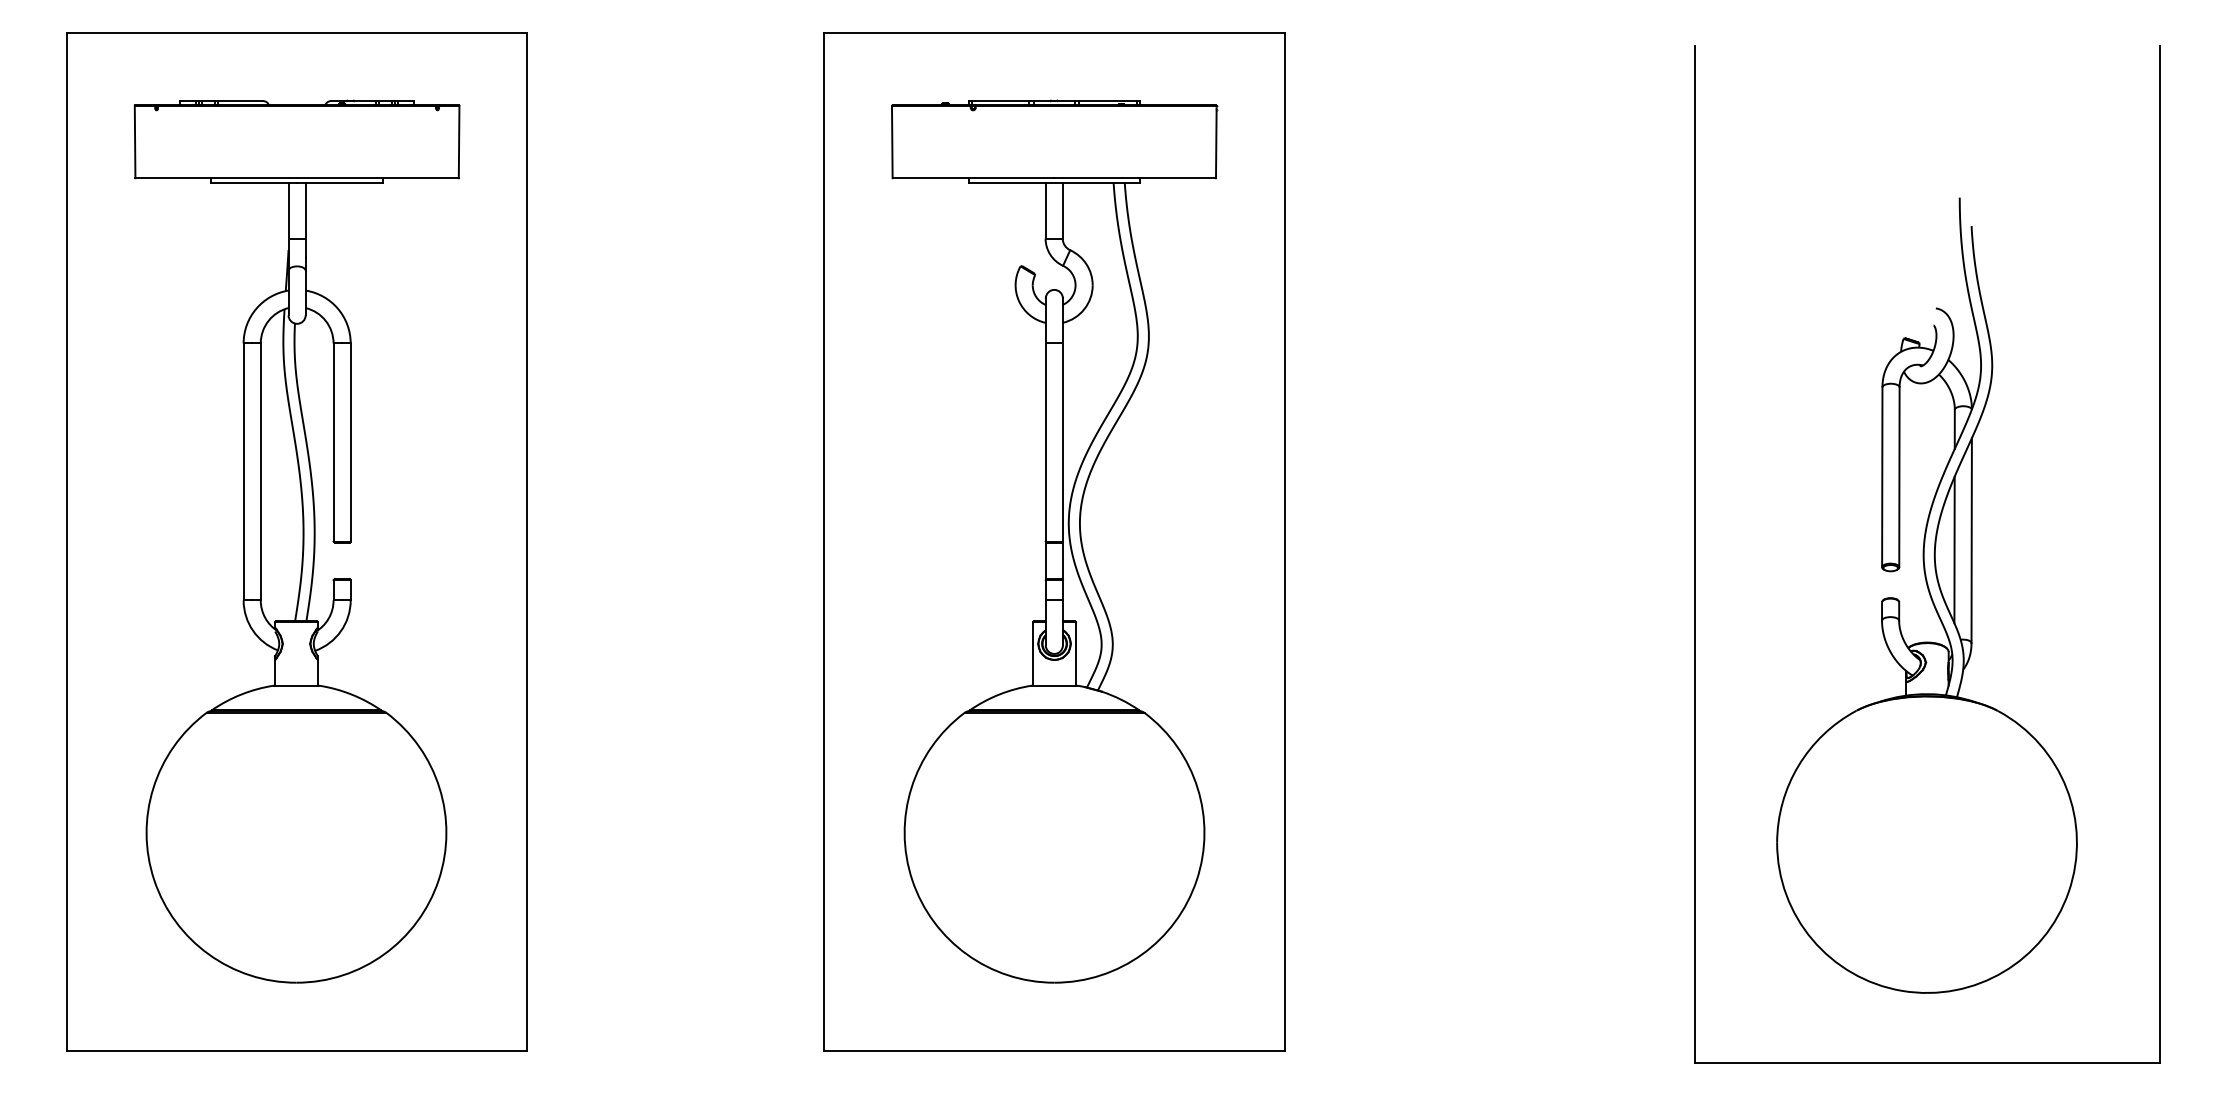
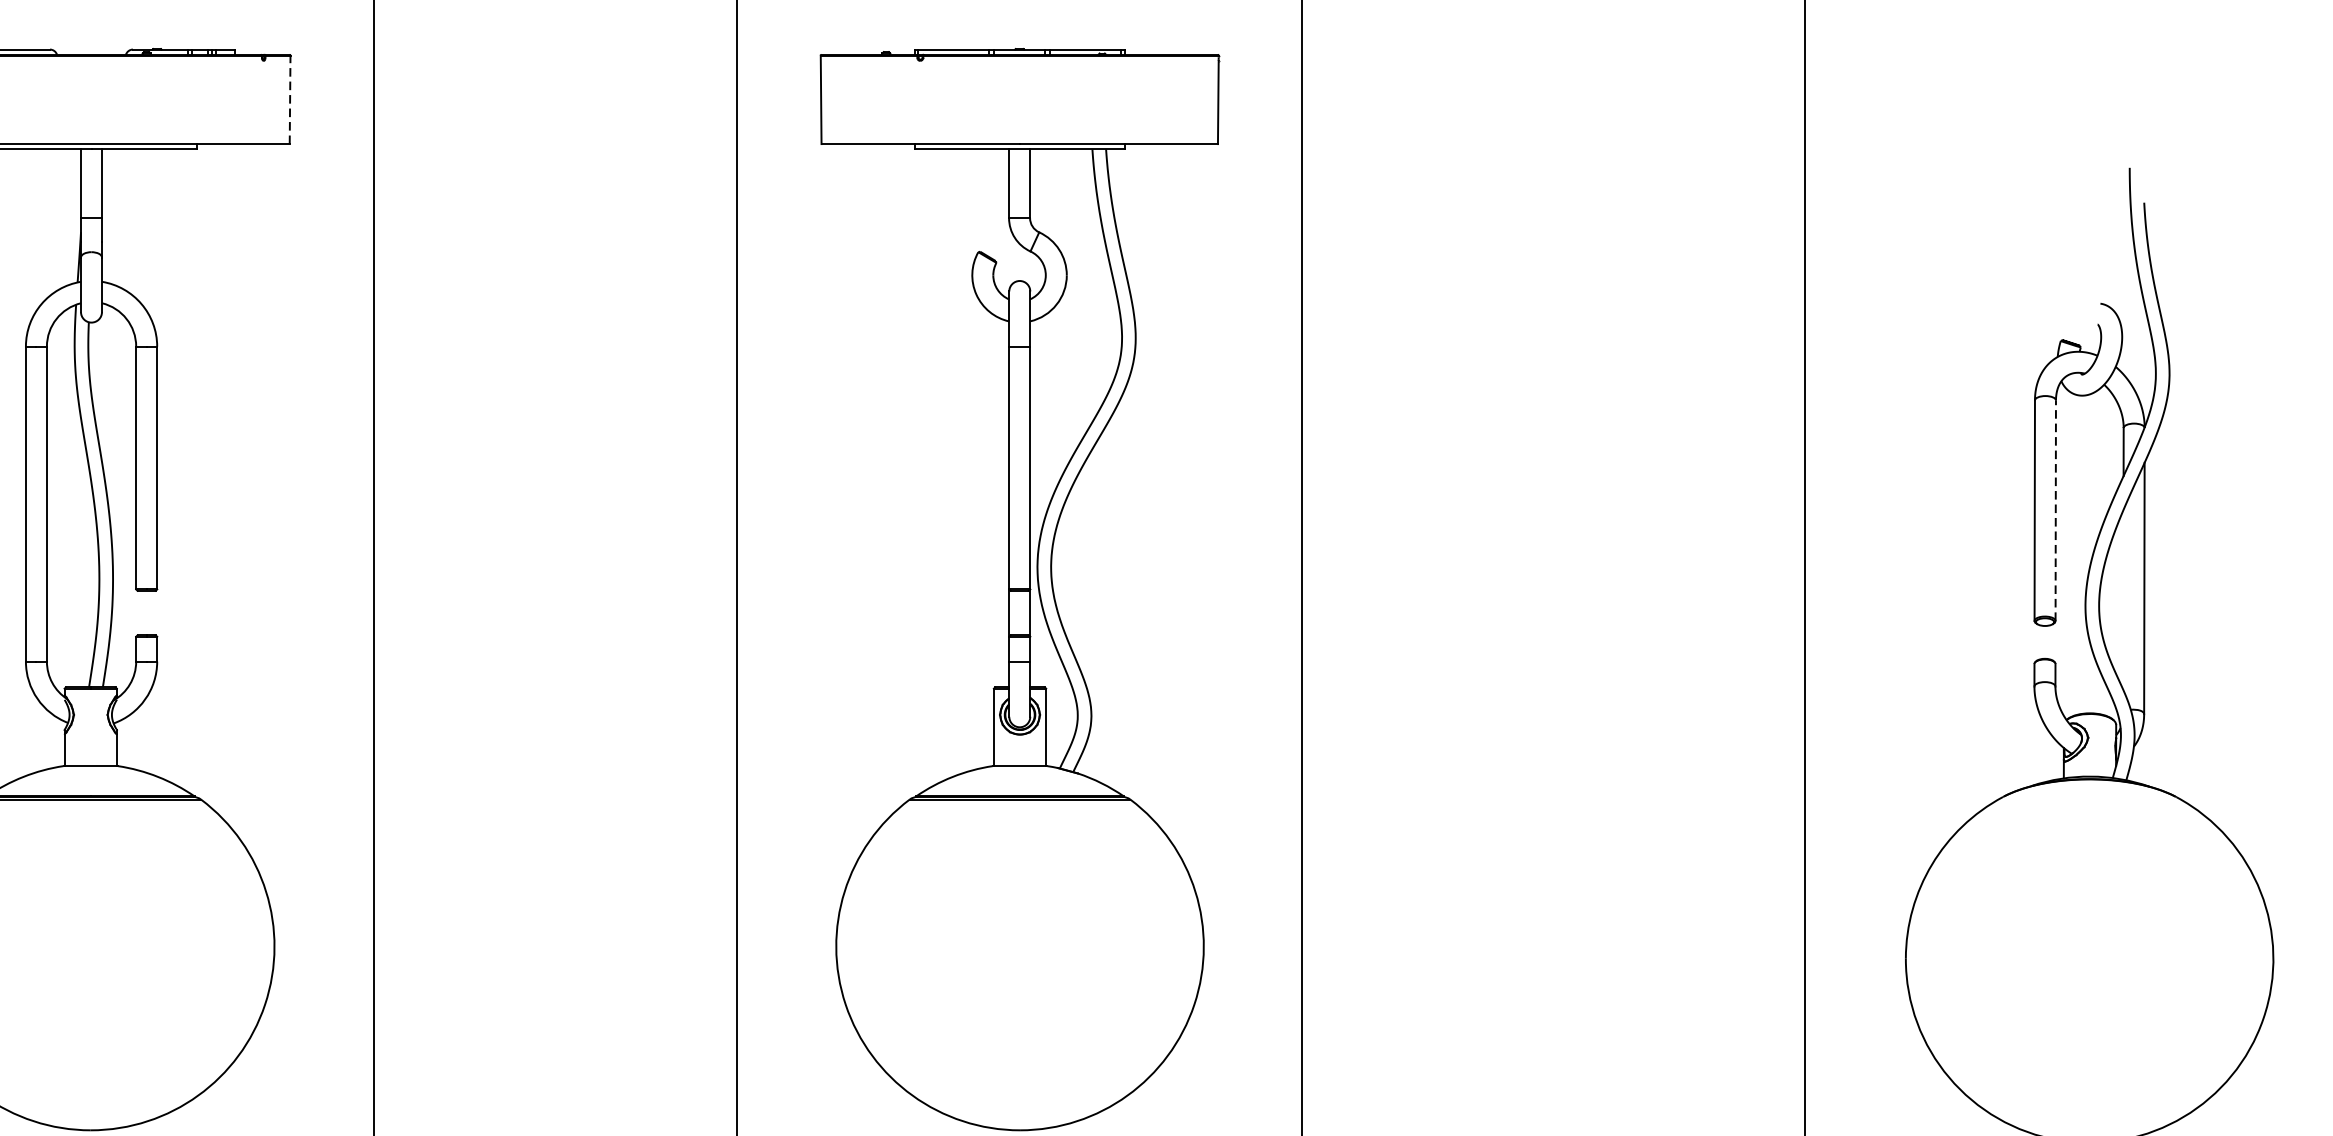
line: (459, 141) -> (290, 99), solid -> dashed
line: (1899, 477) -> (2055, 510), solid -> dashed
line: (1954, 549) -> (2123, 599), removed

